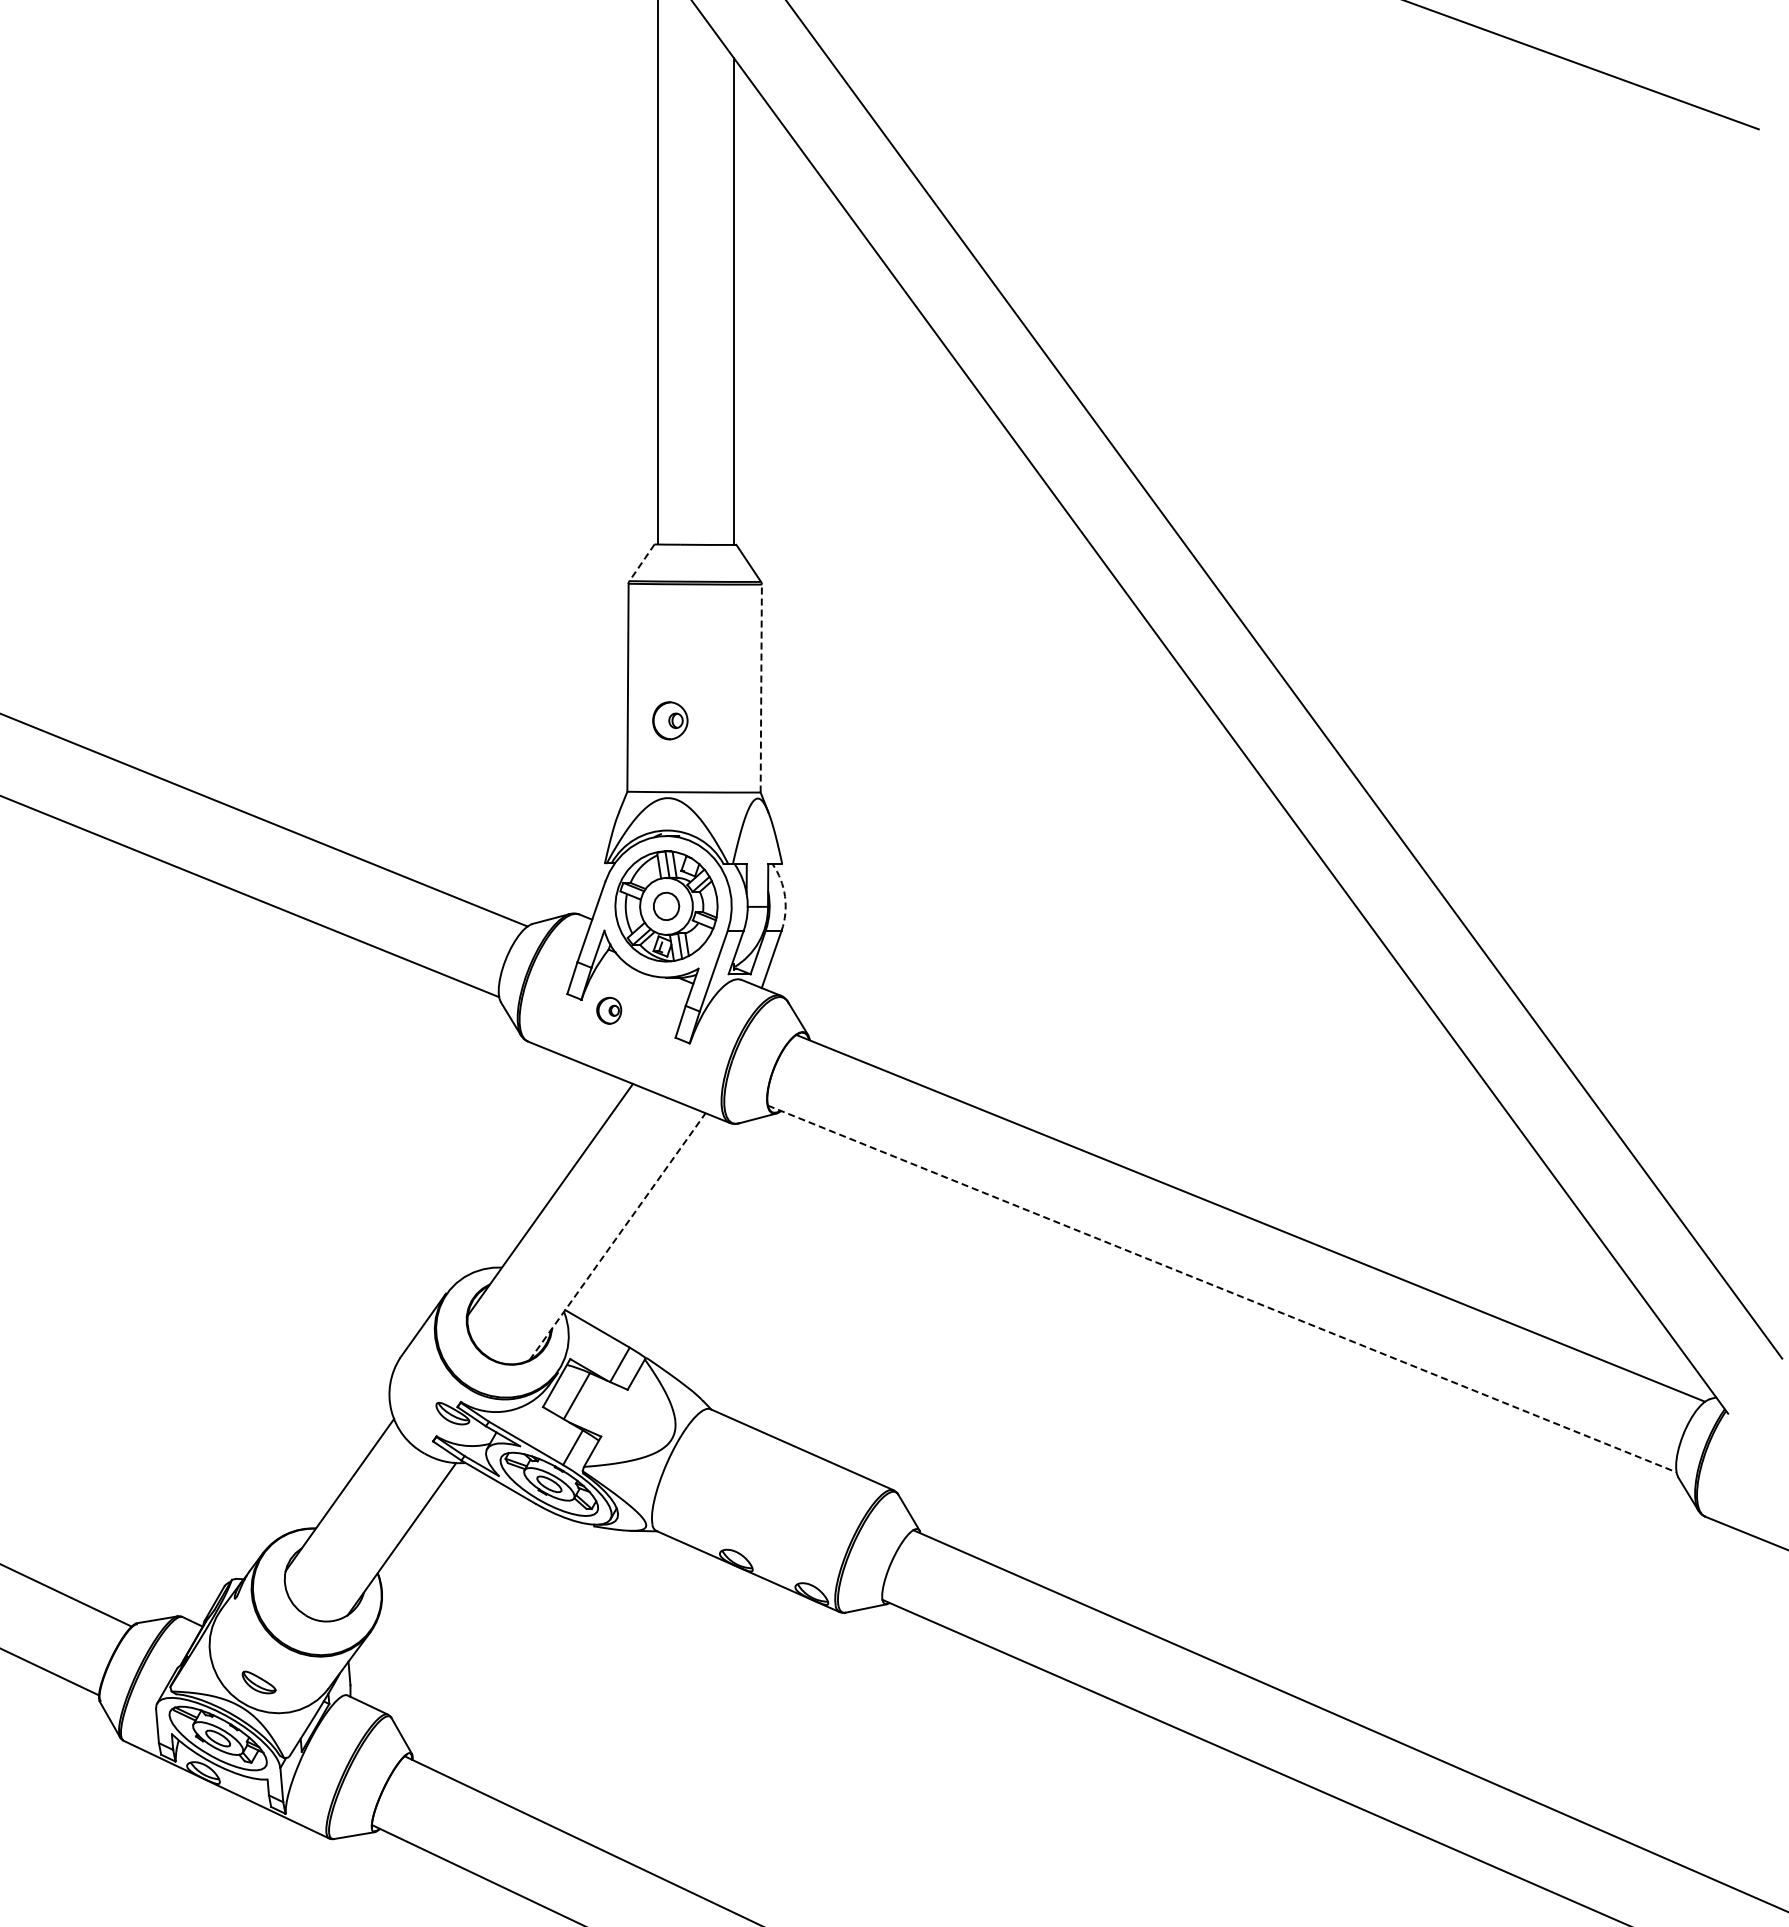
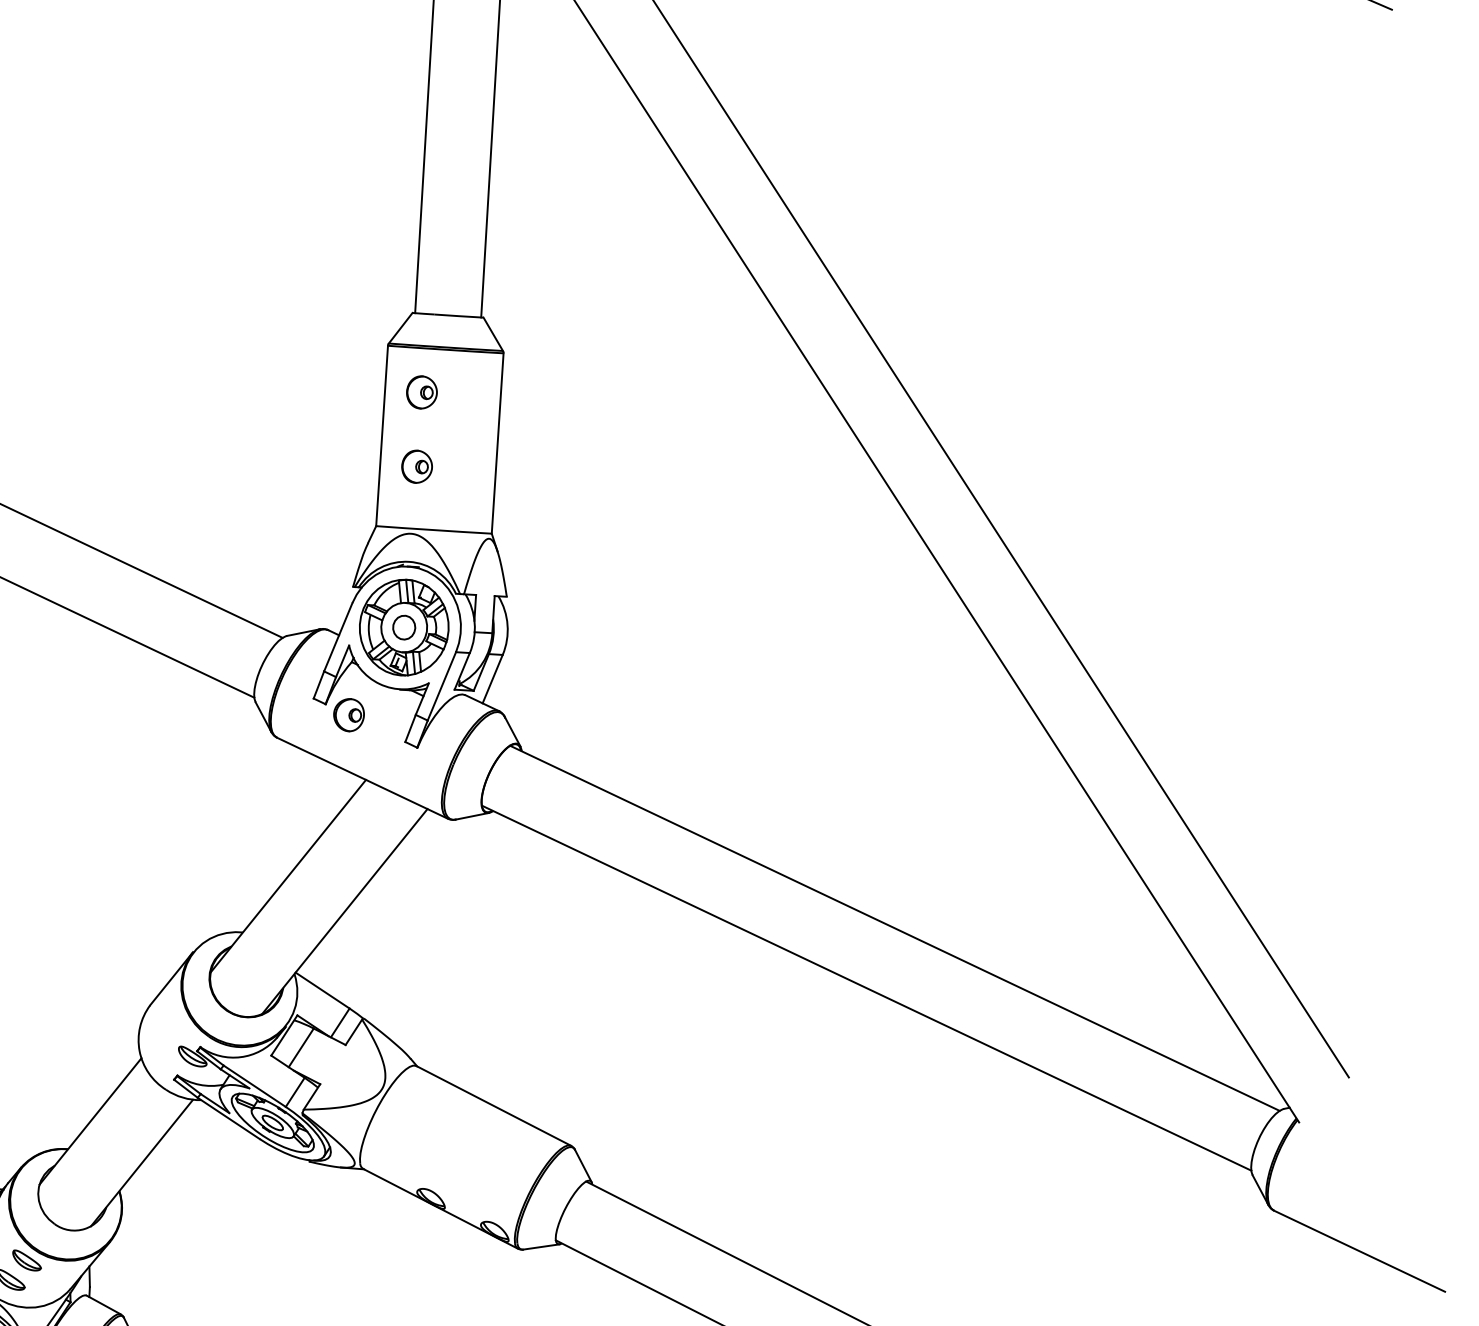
line: (641, 563) -> (400, 328), dashed -> solid
part: (670, 634) -> (421, 391), added
line: (761, 688) -> (497, 443), dashed -> solid
arc: (785, 896) -> (507, 625), dashed -> solid
part: (609, 1010) -> (349, 714), size x1.43
line: (617, 1236) -> (344, 911), dashed -> solid
line: (1222, 1288) -> (866, 987), dashed -> solid
part: (276, 1658) -> (27, 1260), added

